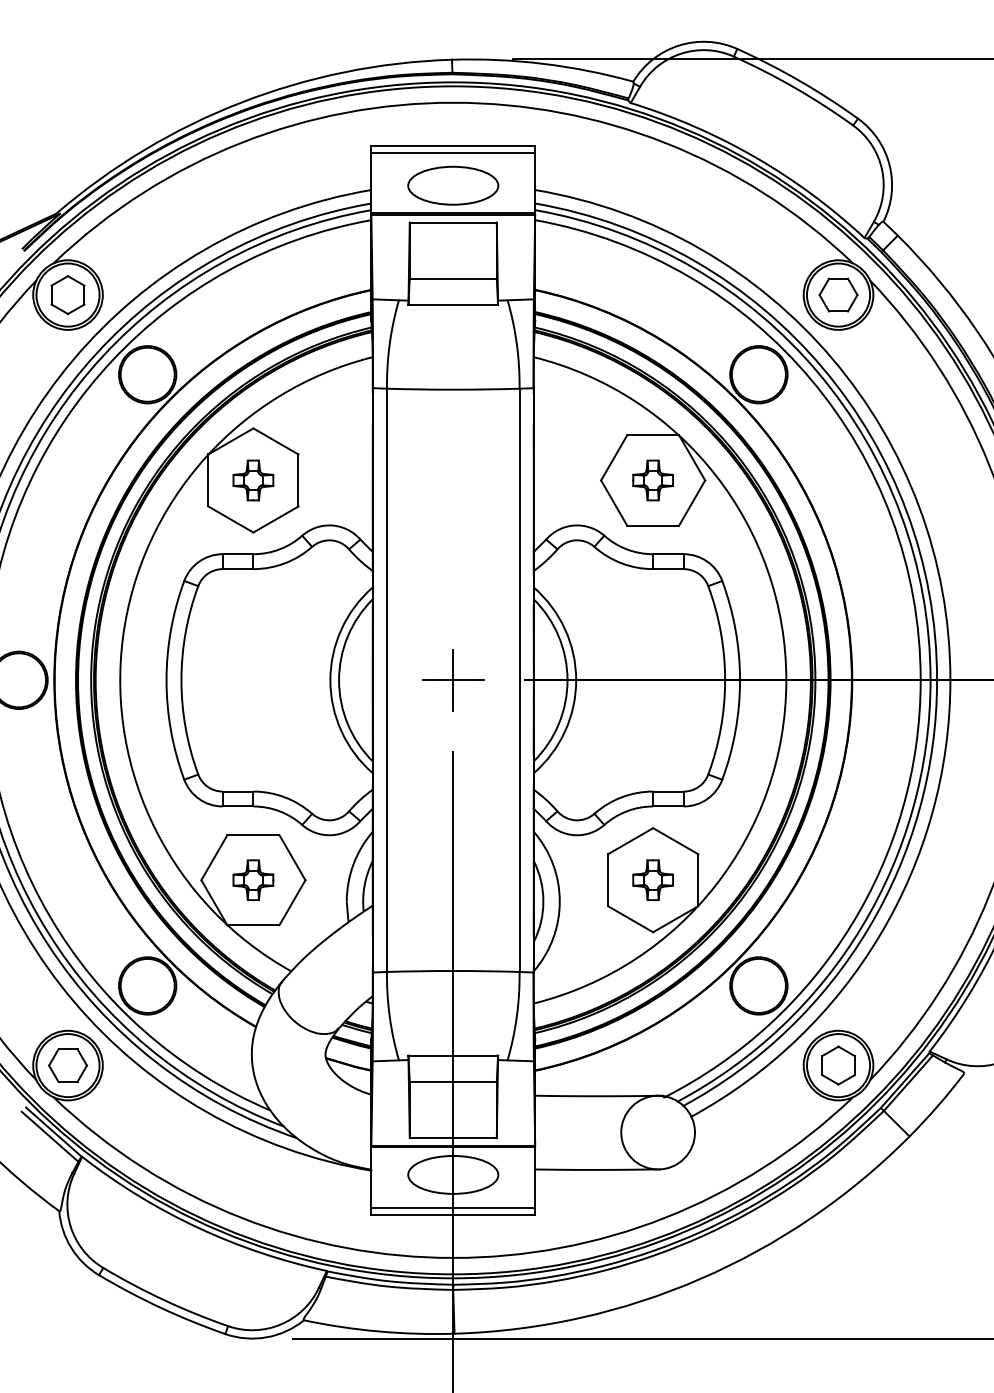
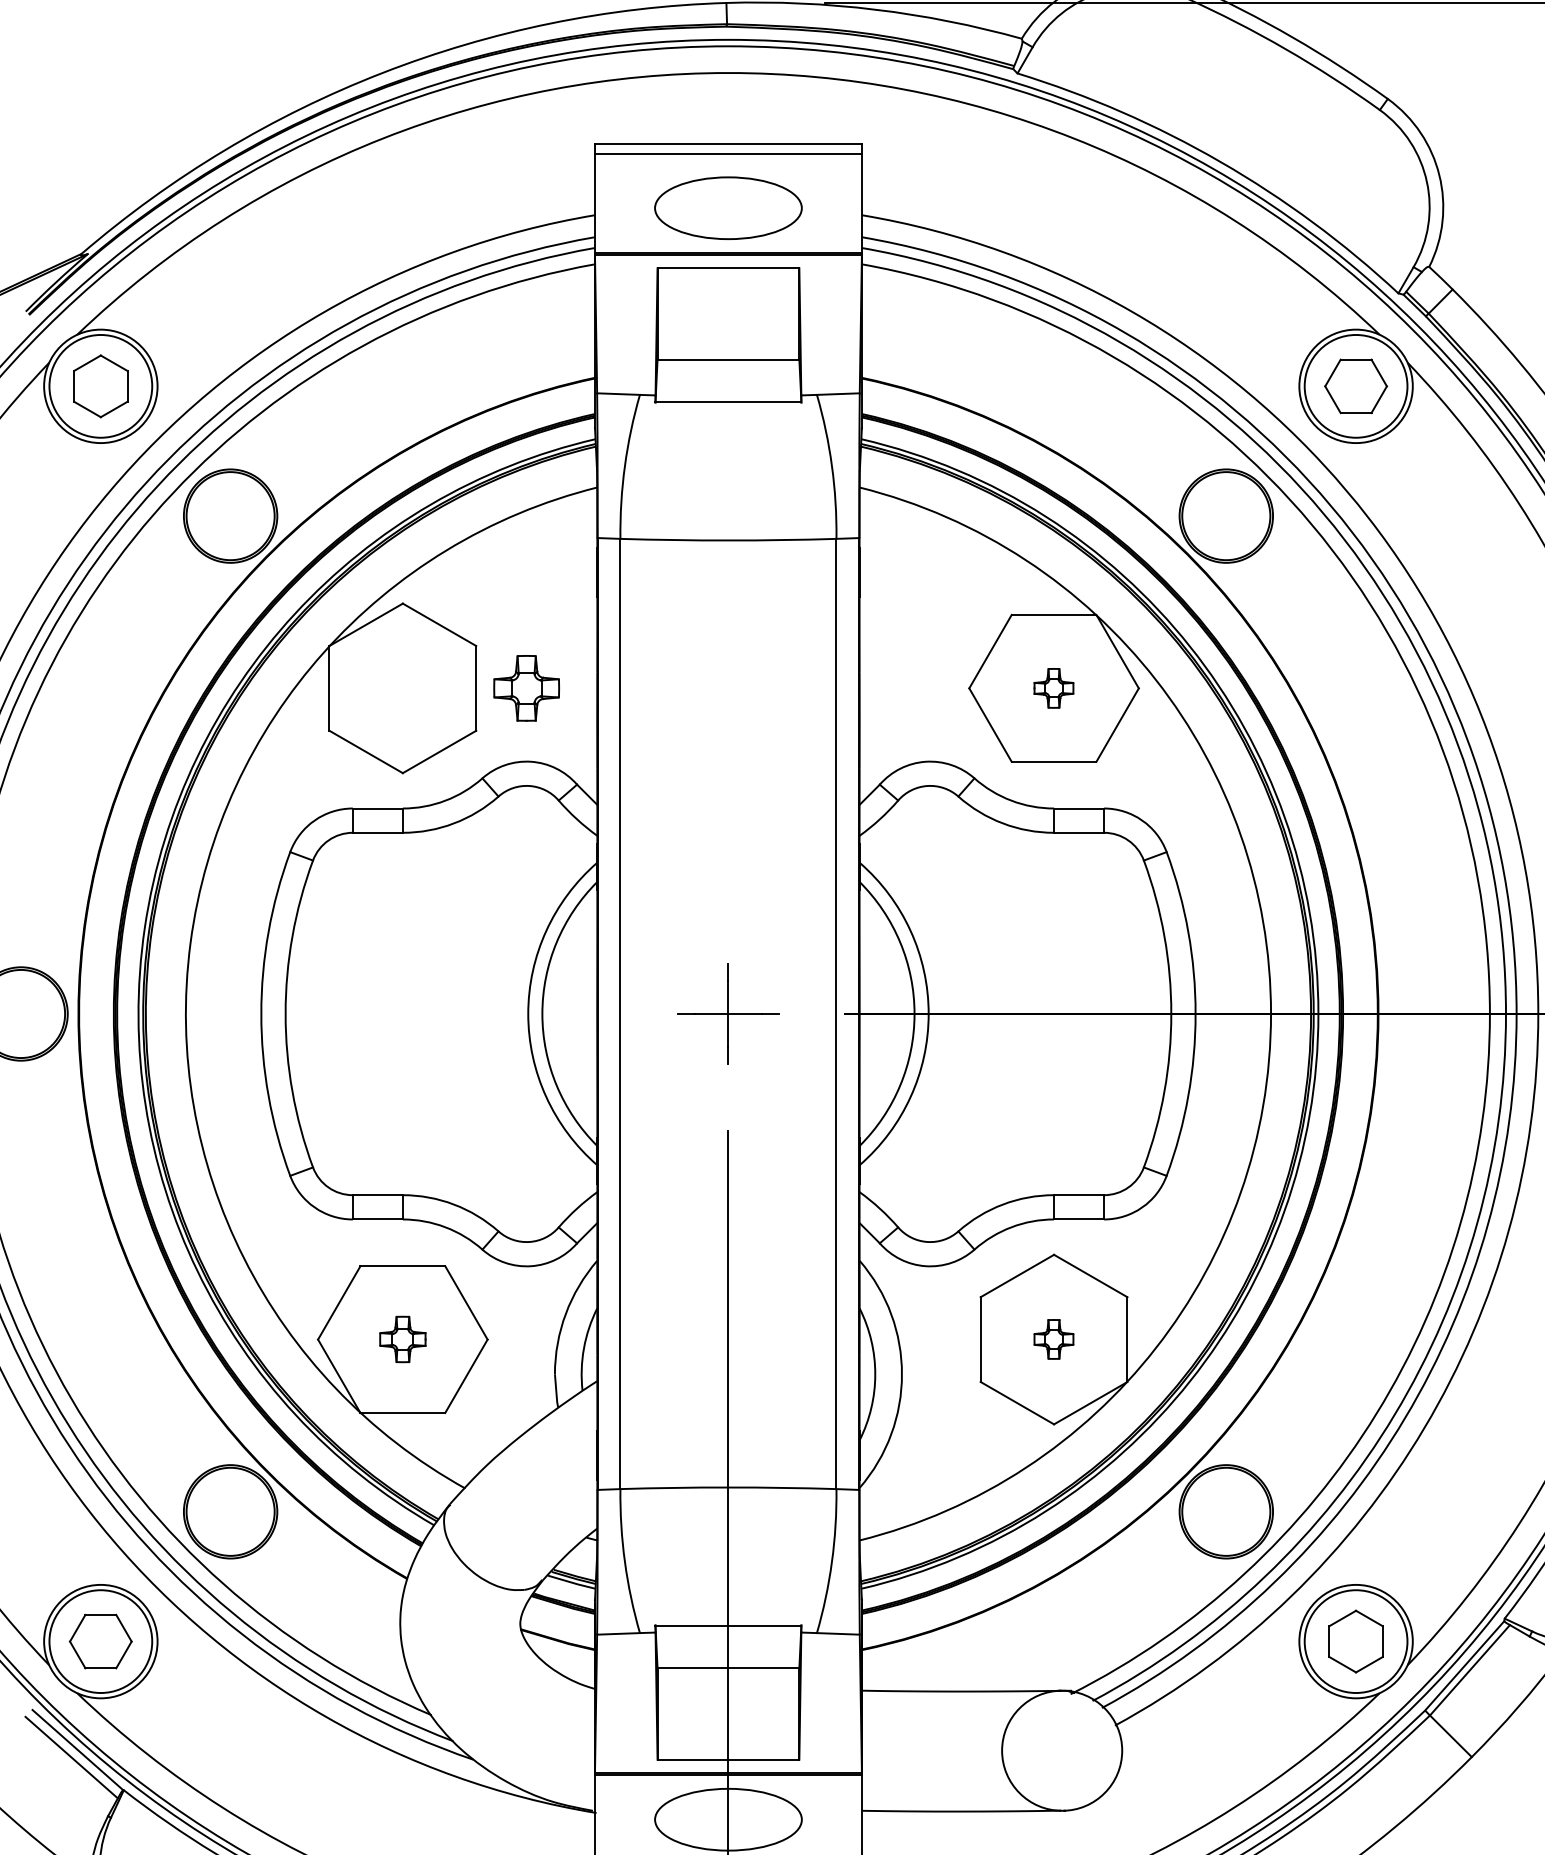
part: (253, 480) -> (526, 688), moved
part: (652, 480) -> (1052, 688), size x0.6
part: (253, 879) -> (402, 1338), size x0.7
part: (652, 879) -> (1052, 1338), size x0.6

